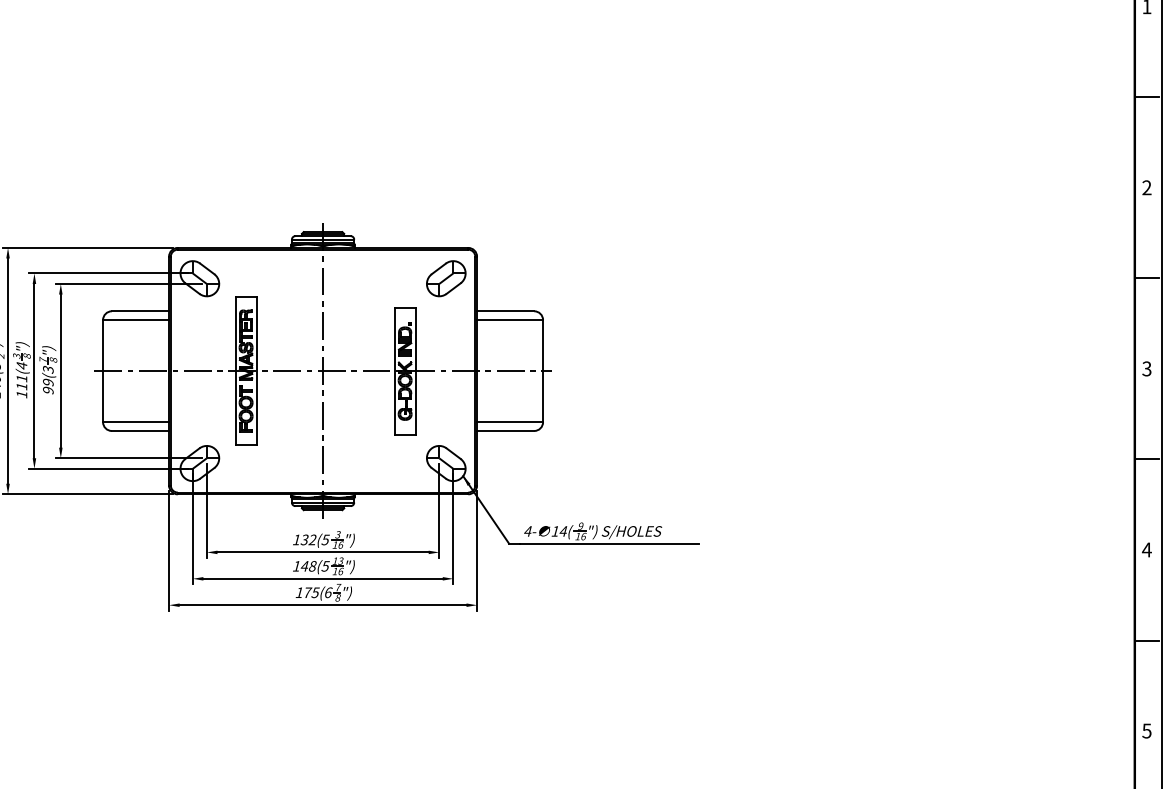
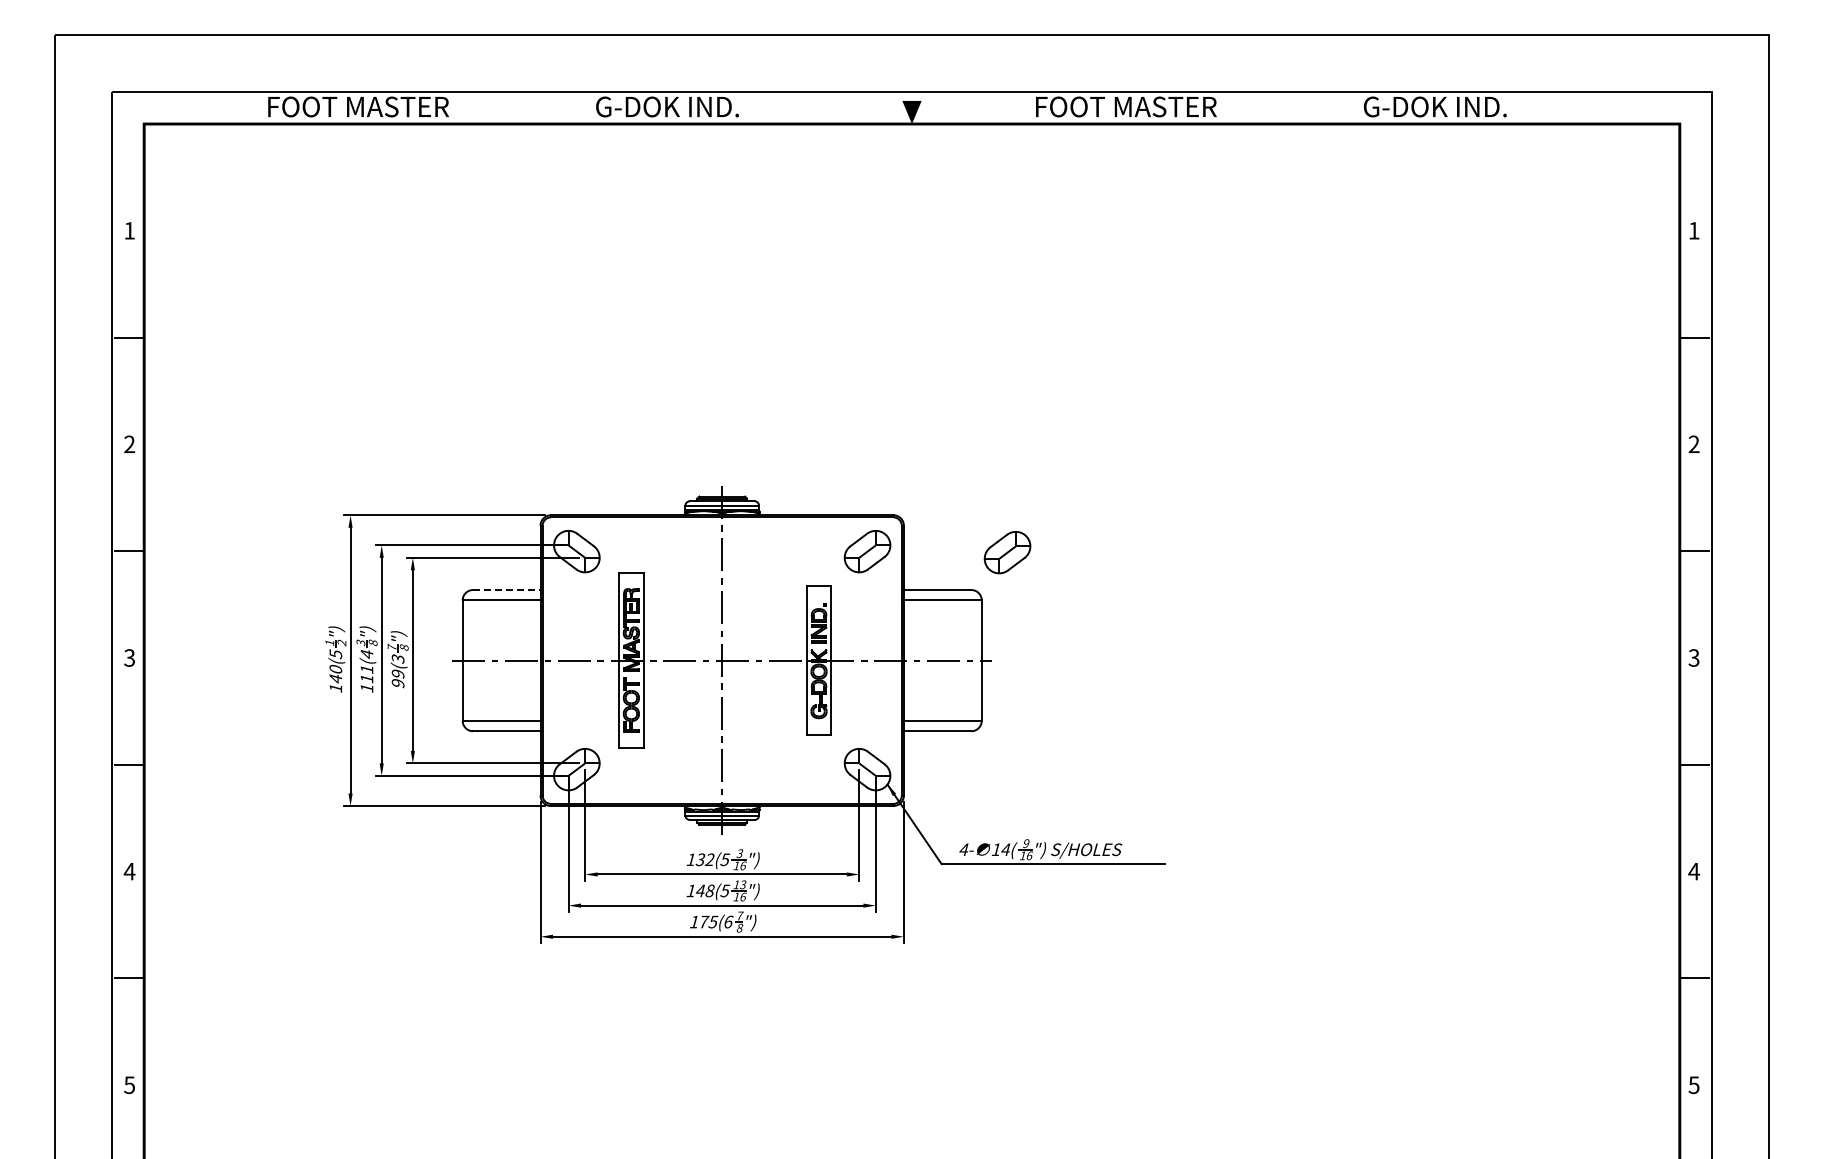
part: (564, 279) -> (1007, 552), added
line: (140, 311) -> (506, 590), solid -> dashed

